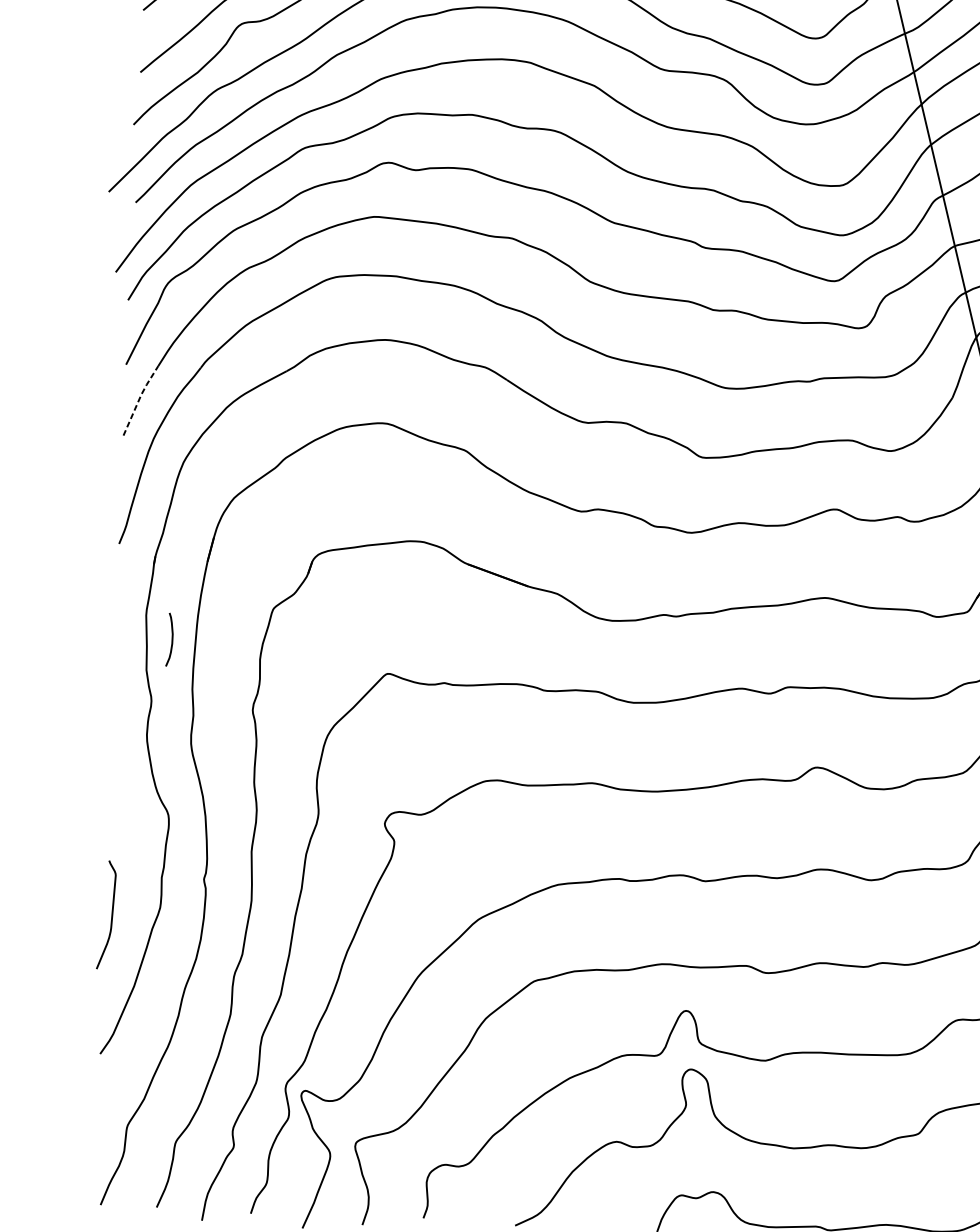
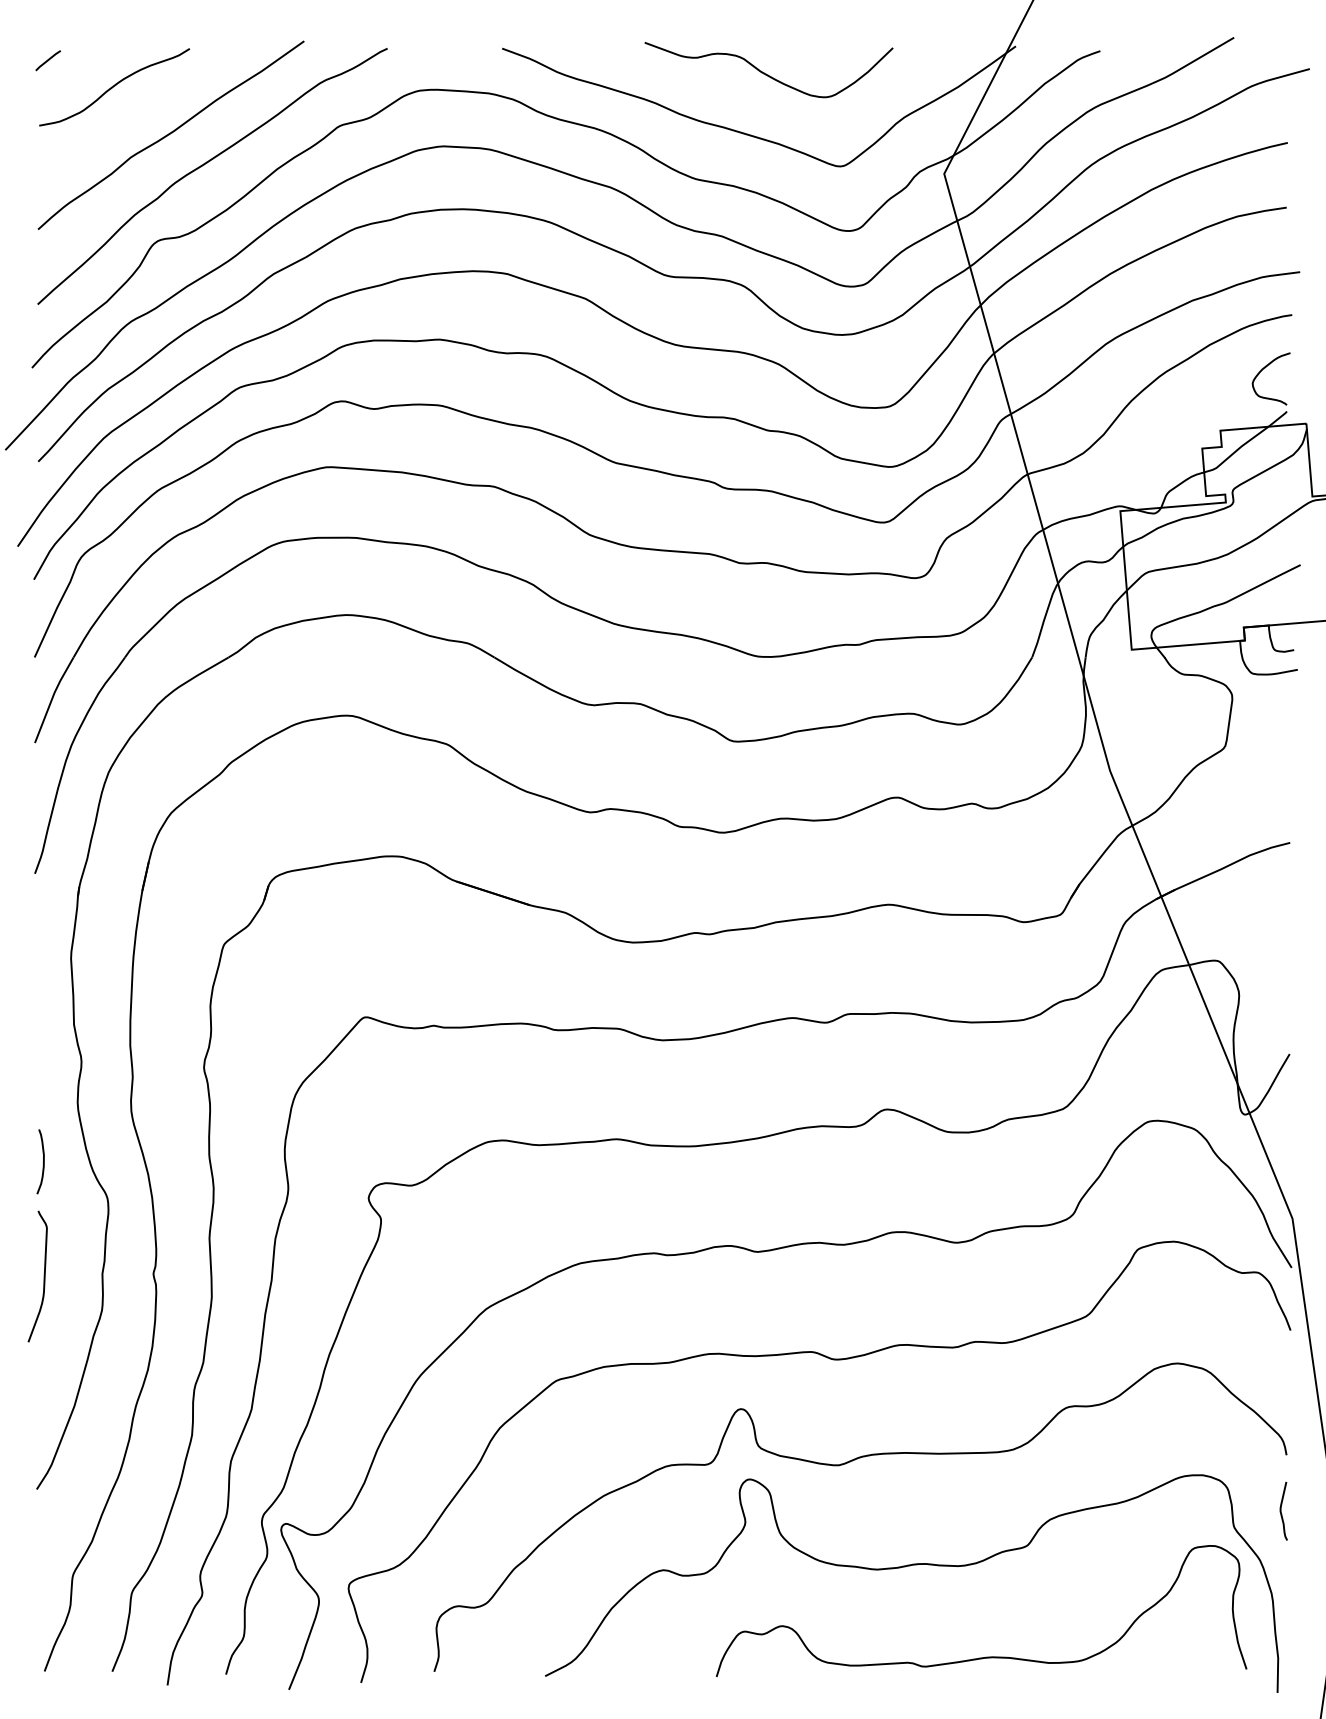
line: (139, 399) -> (52, 698), dashed -> solid
curve: (172, 639) -> (43, 1161), moved
curve: (111, 915) -> (43, 1276), moved

